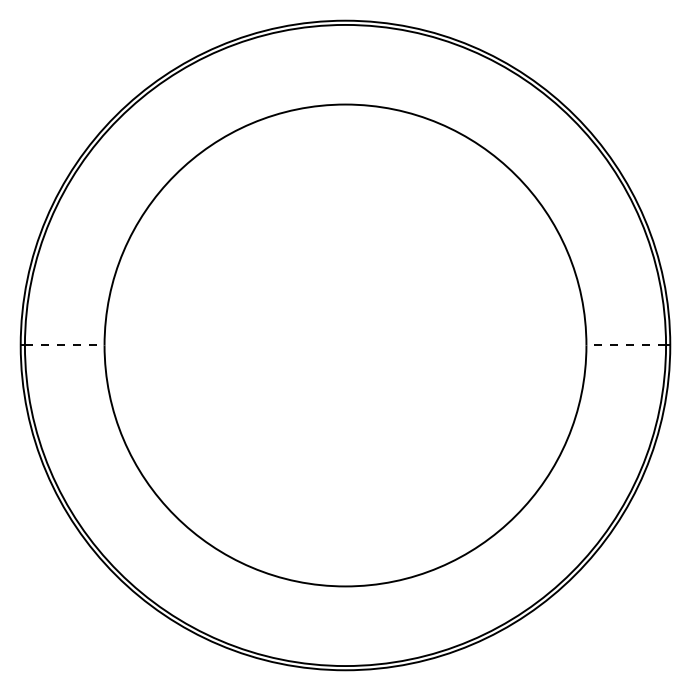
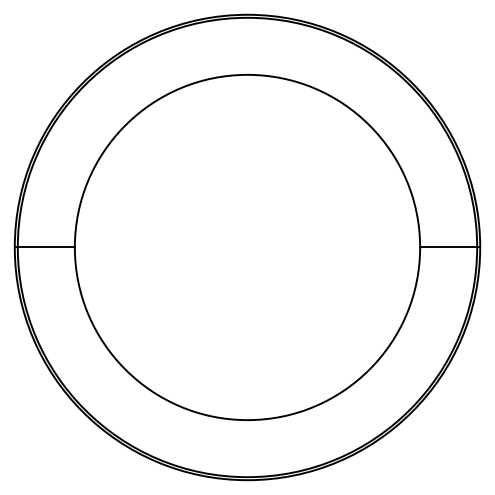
line: (64, 345) -> (46, 247), dashed -> solid
line: (626, 345) -> (448, 247), dashed -> solid

